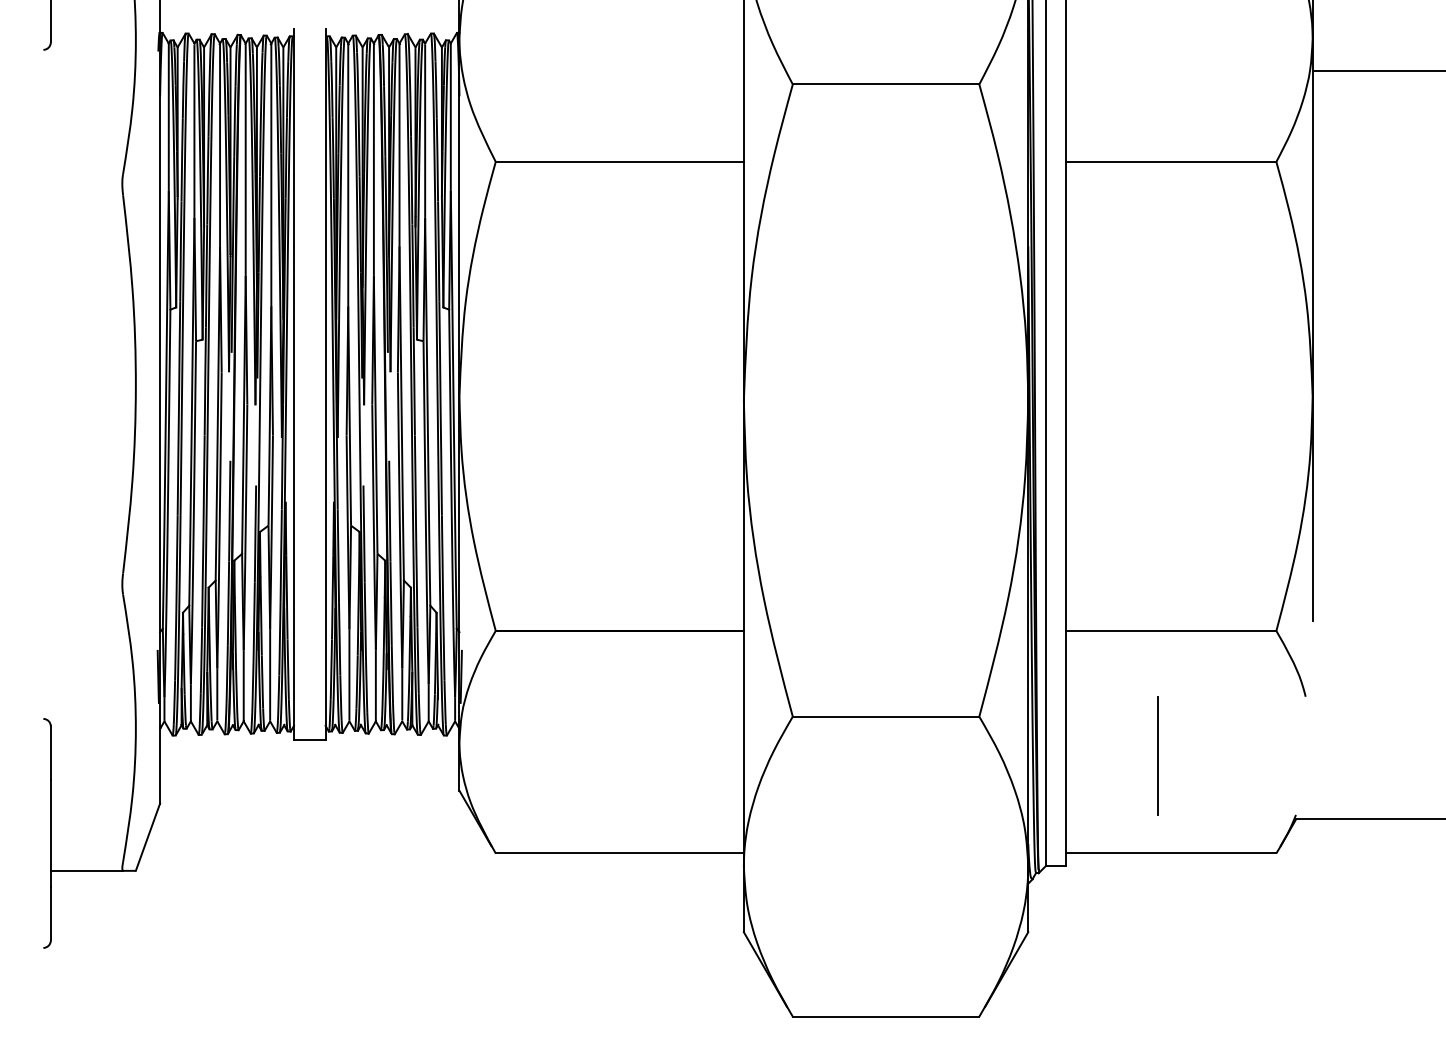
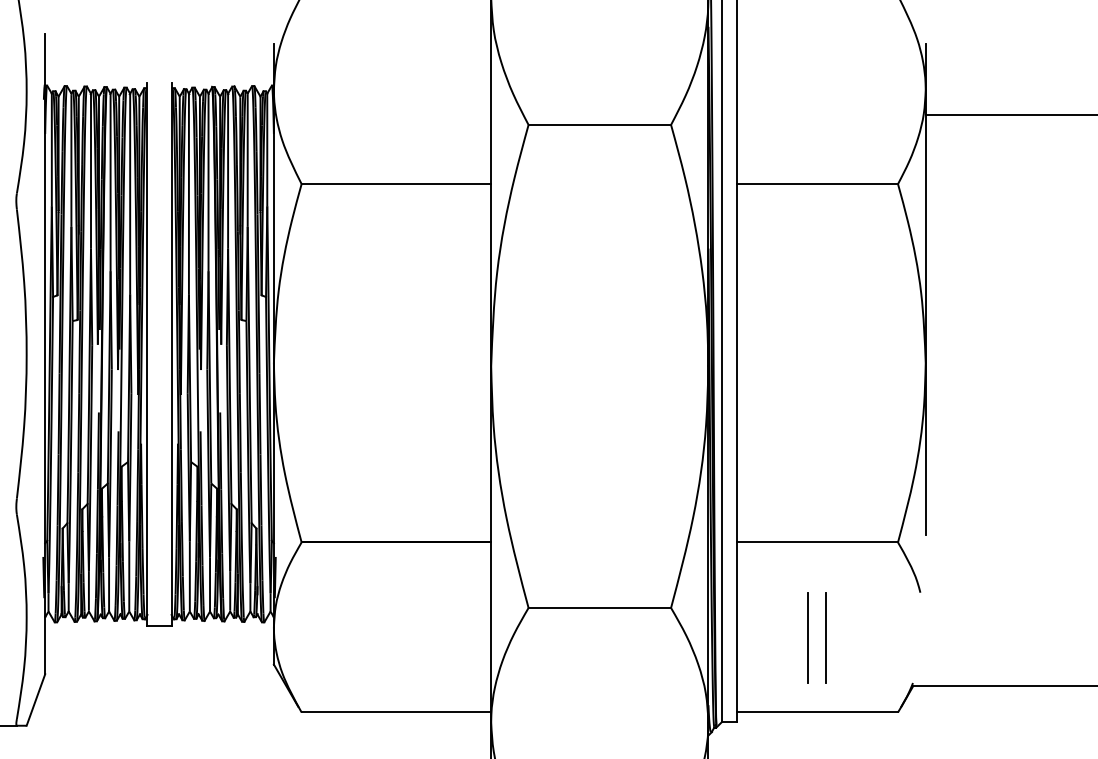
line: (1181, 755) -> (825, 637), added

